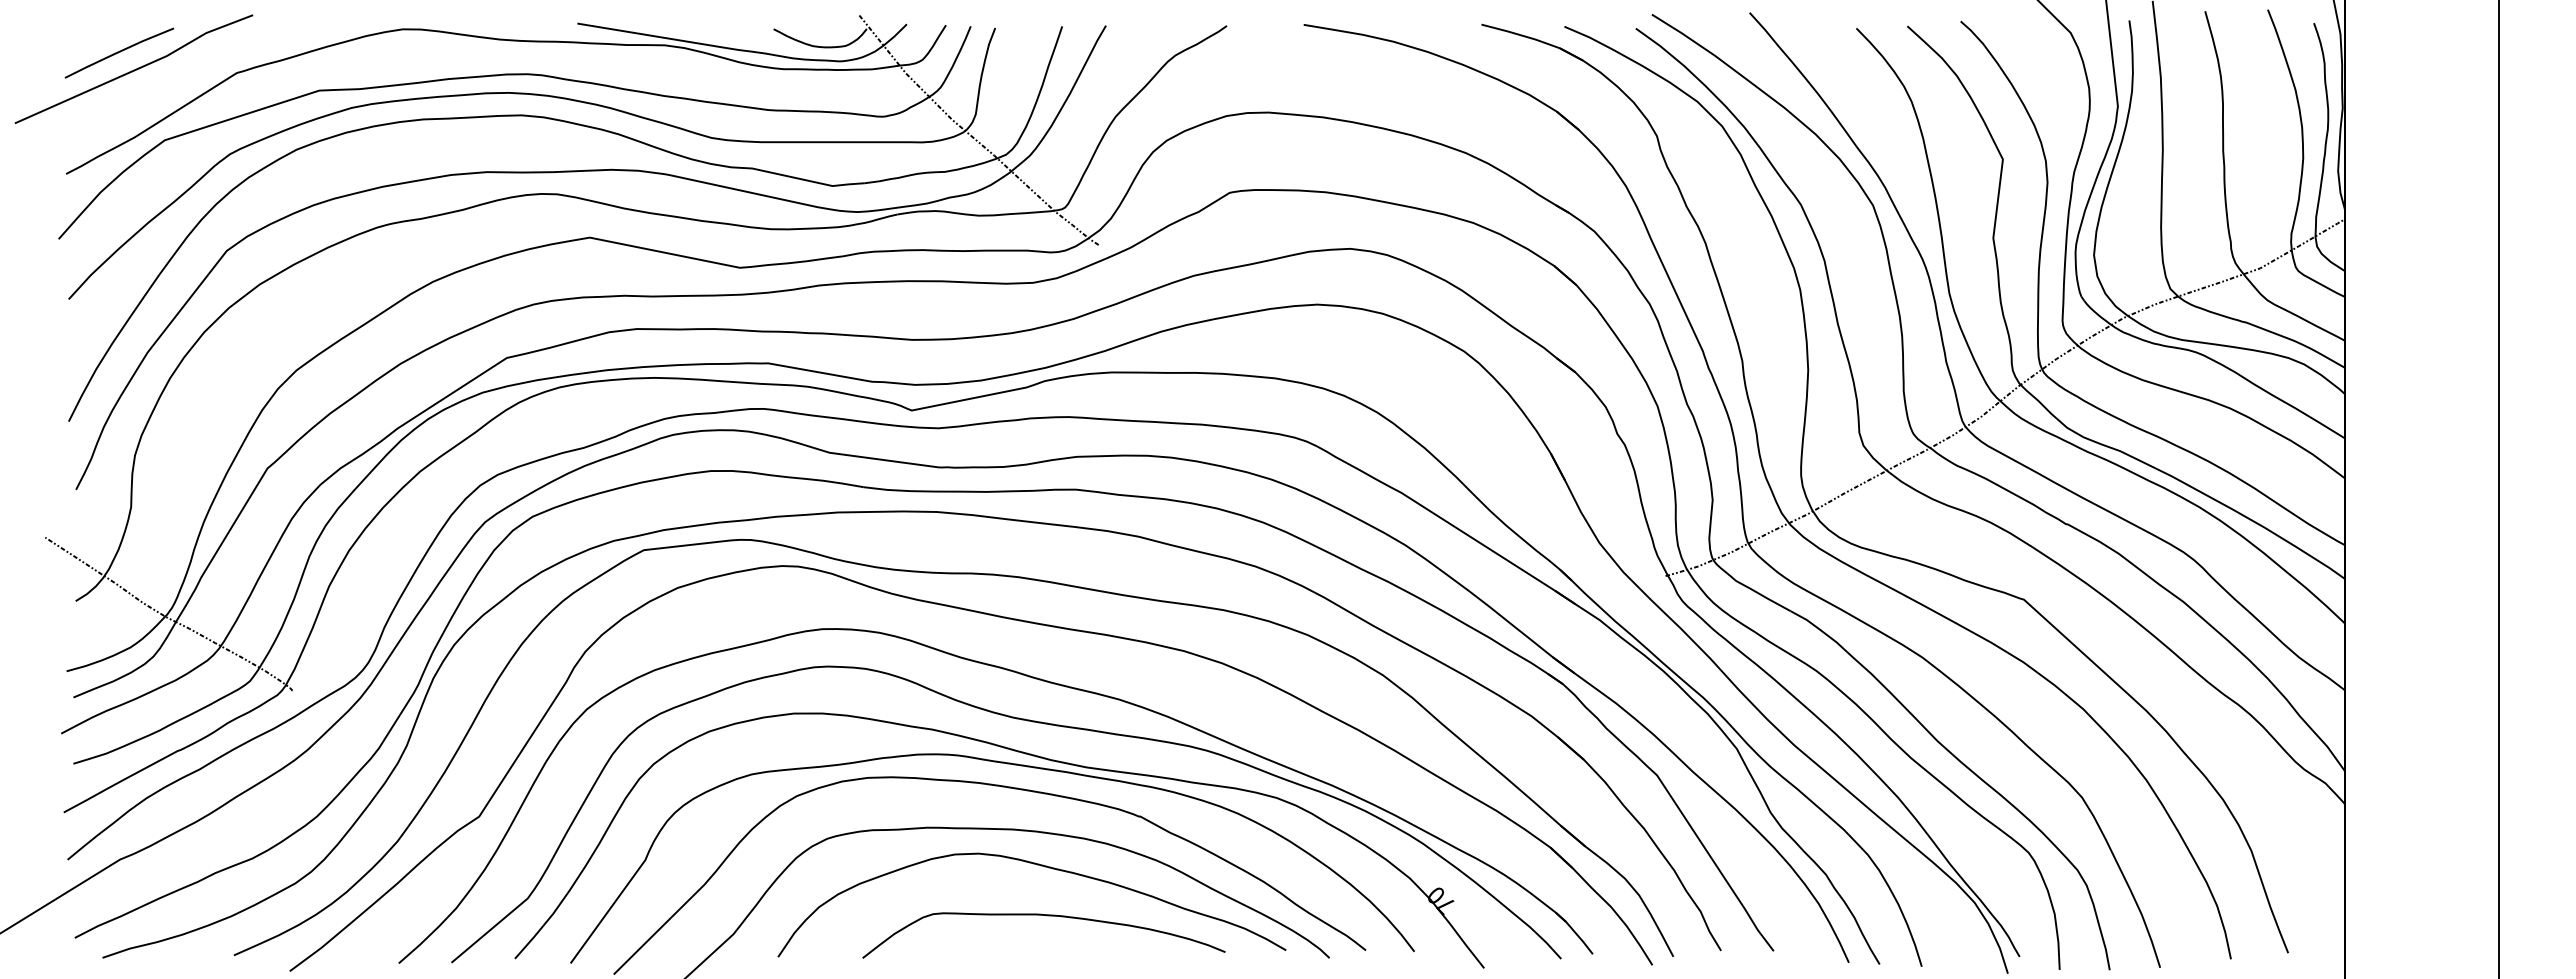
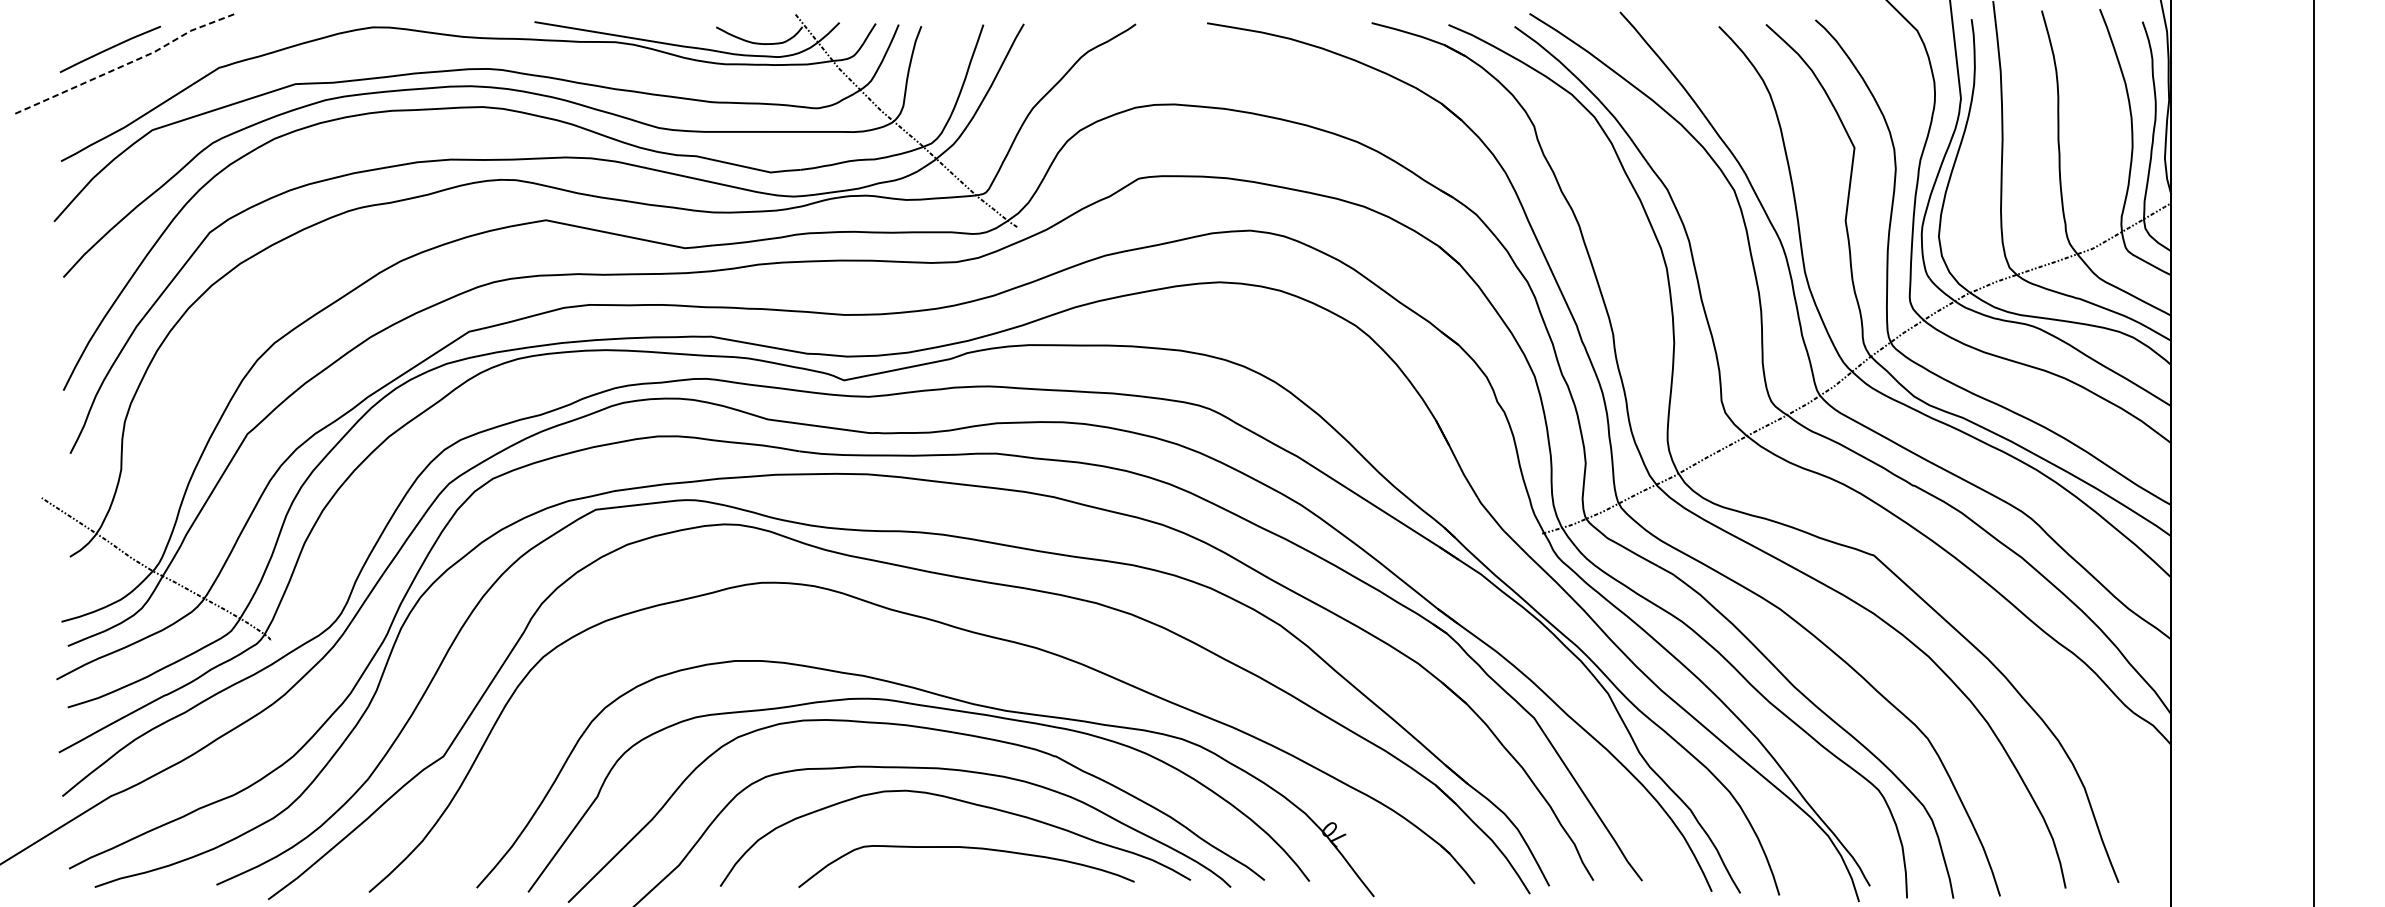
line: (135, 69) -> (125, 64), solid -> dashed
curve: (1021, 720) -> (945, 667), removed

